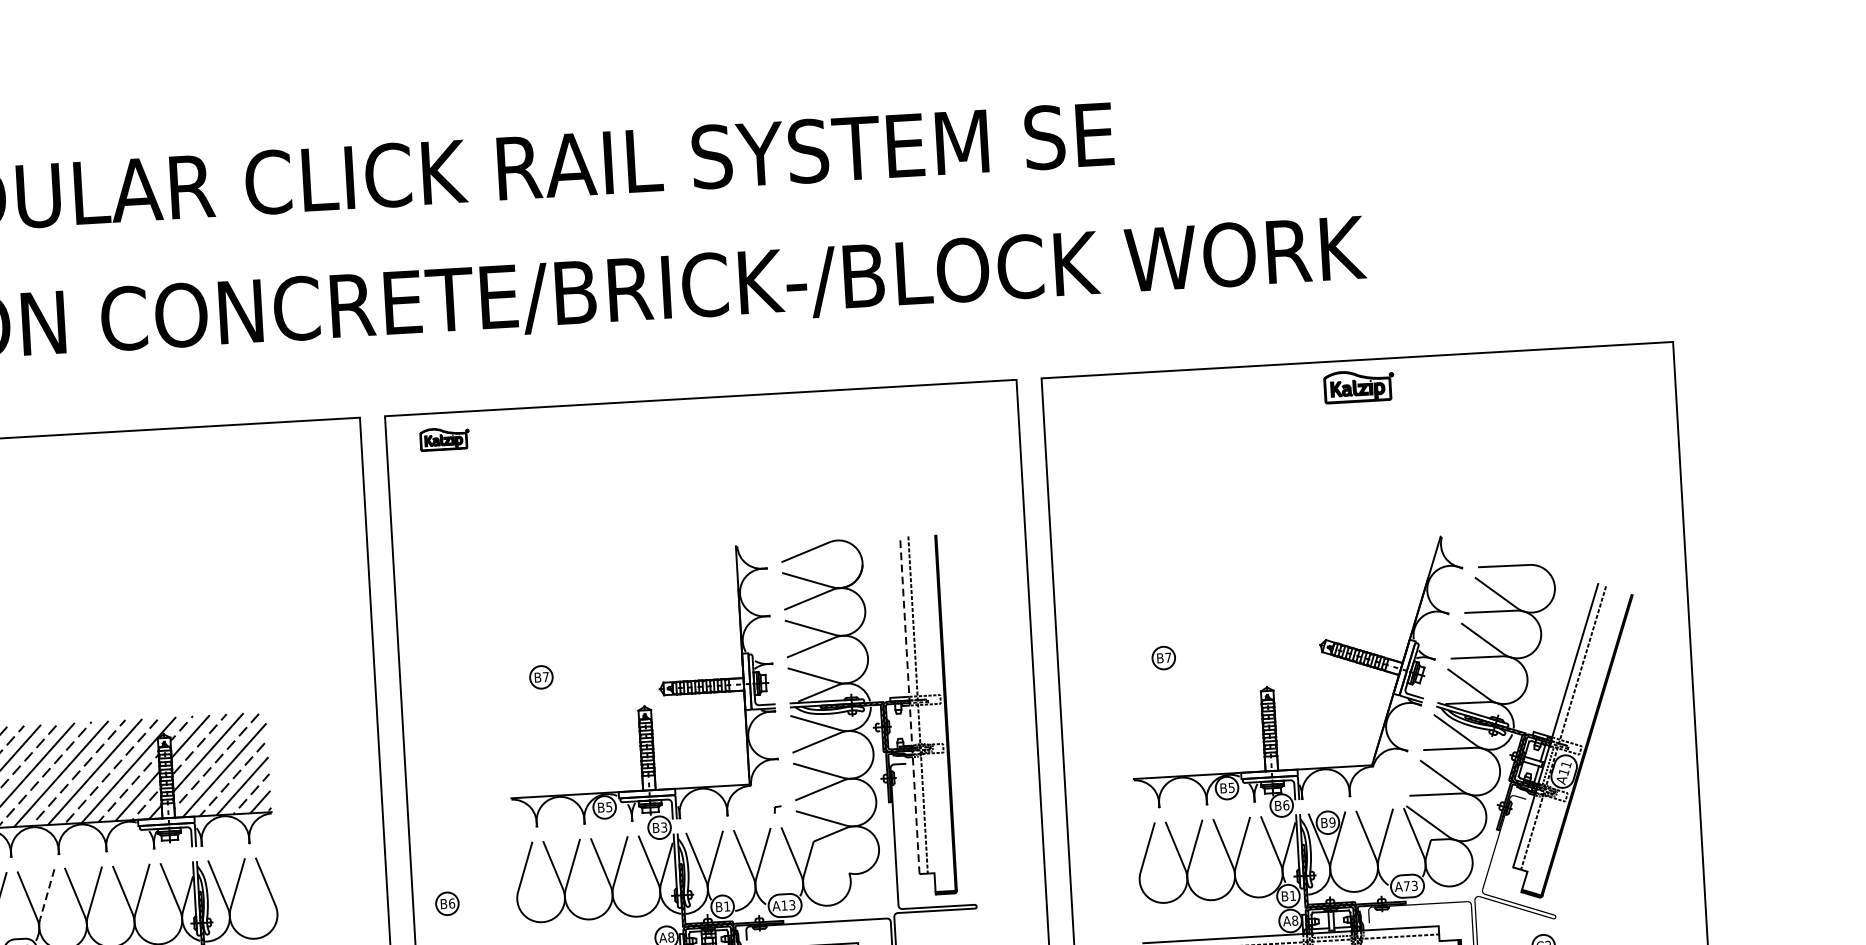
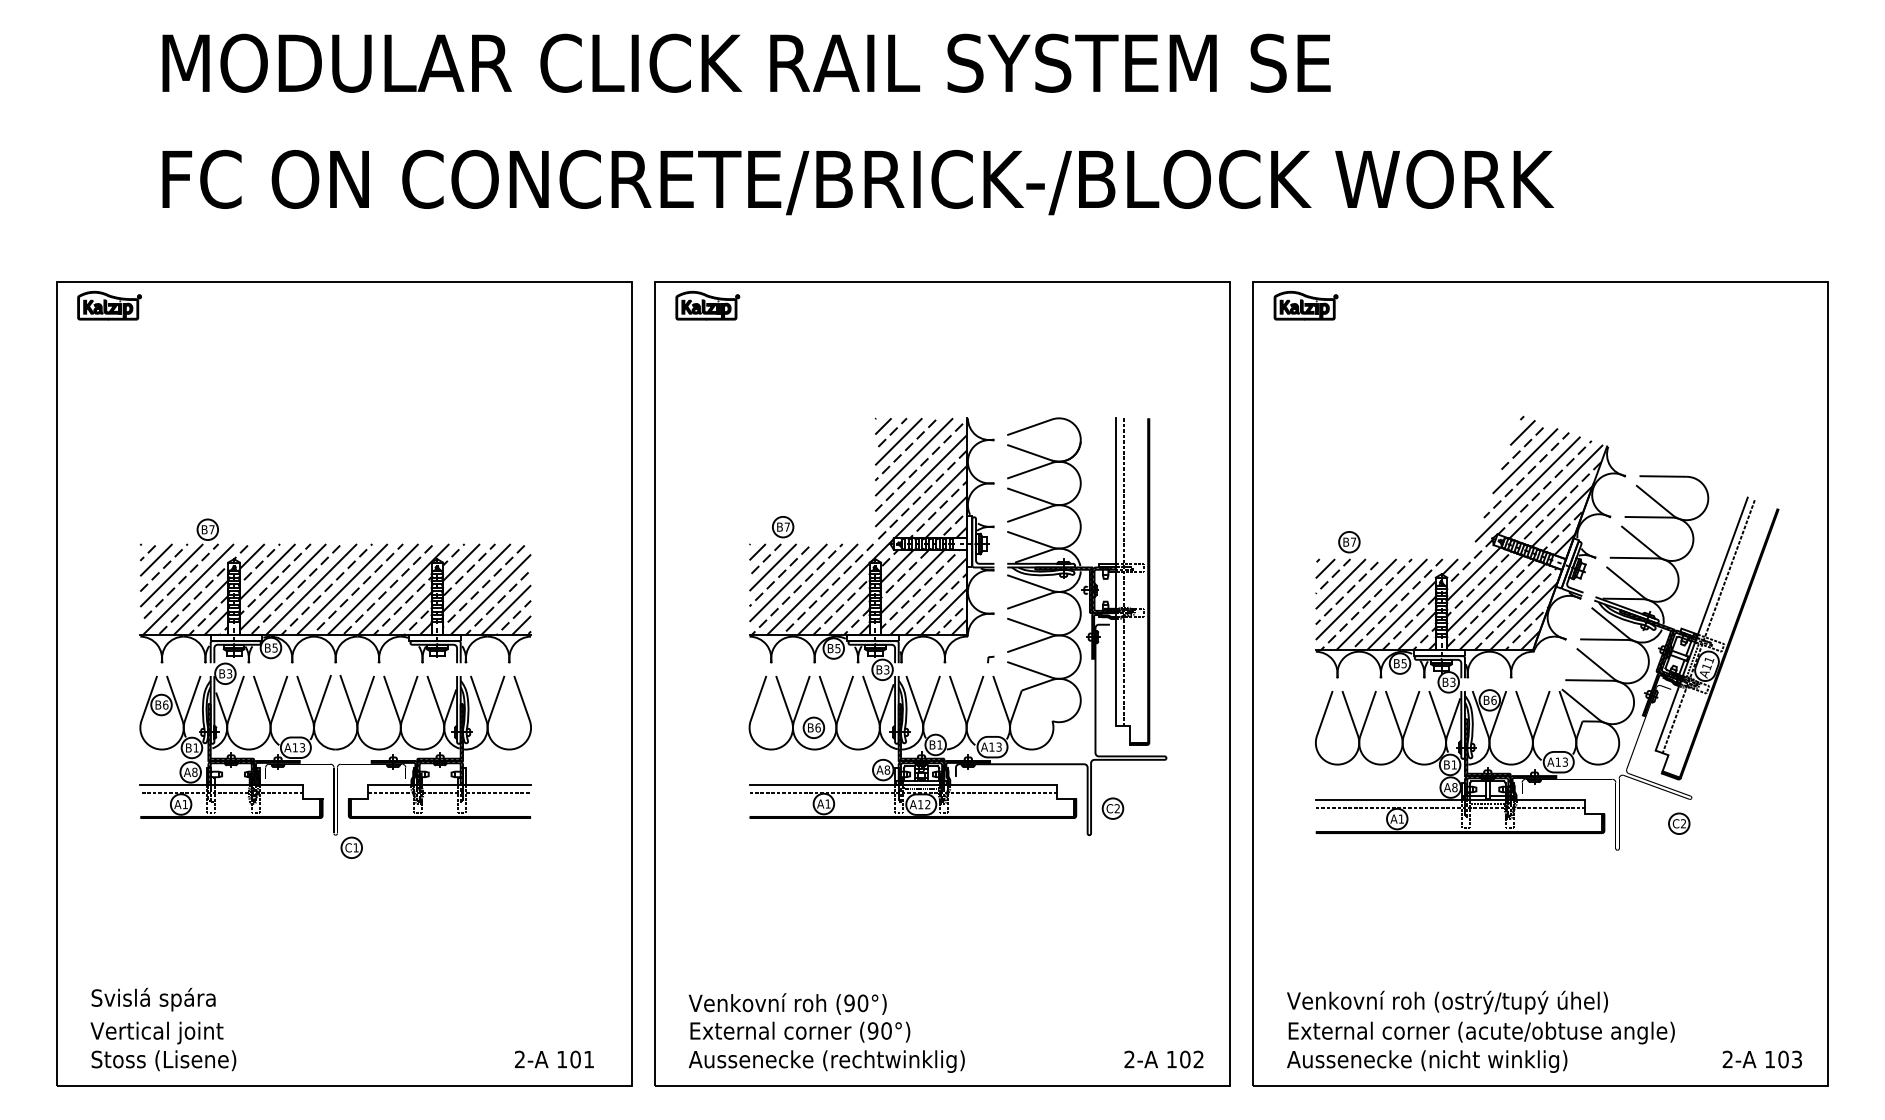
part: (1358, 386) -> (1305, 305), moved
part: (444, 438) -> (707, 305), size x1.43
hatch: (1284, 641) -> (1459, 533), added
hatch: (622, 671) -> (857, 526), added
line: (910, 704) -> (1116, 571), dashed -> solid
text: (1285, 804) -> (1452, 681), B6 -> B3
text: (1331, 821) -> (1493, 699), B9 -> B6
text: (1406, 885) -> (1557, 761), A73 -> A13
line: (47, 894) -> (323, 698), dashed -> solid
part: (446, 903) -> (813, 727), moved

